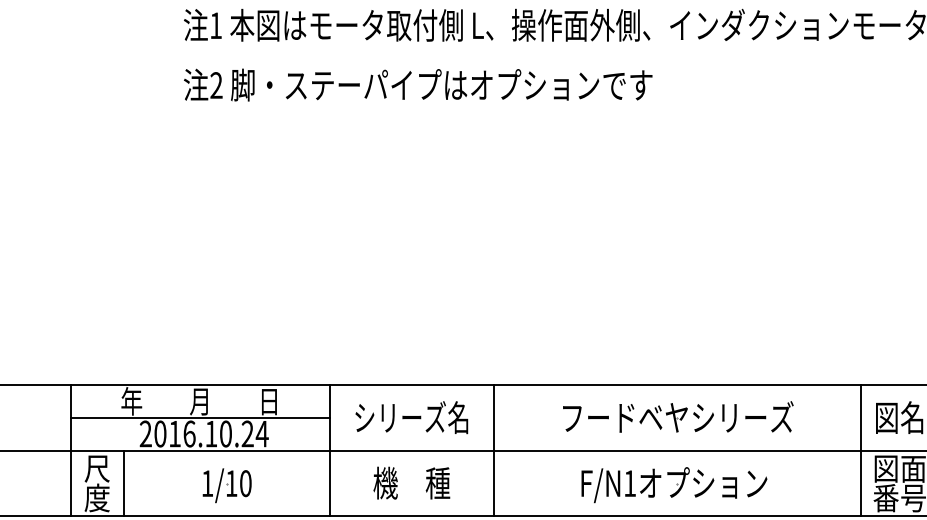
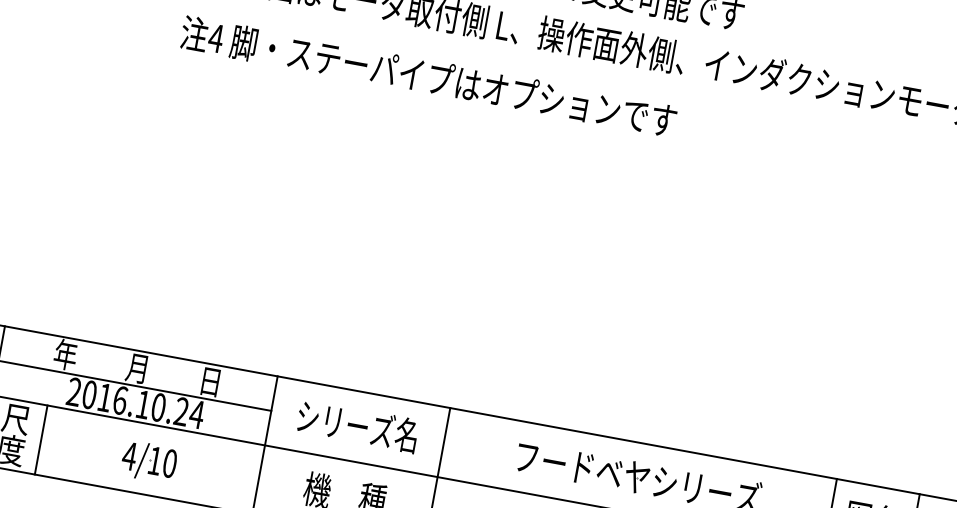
text: (216, 85) -> (216, 38), 2 -> 4
text: (207, 483) -> (129, 456), 1/10 -> 4/10

